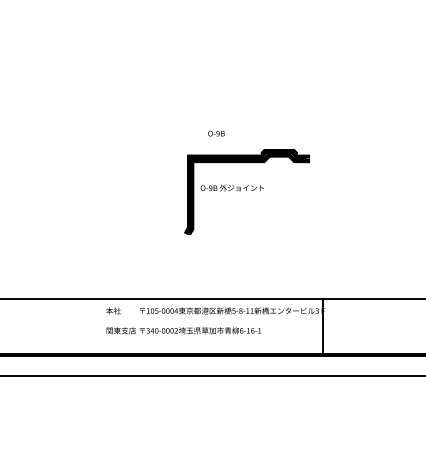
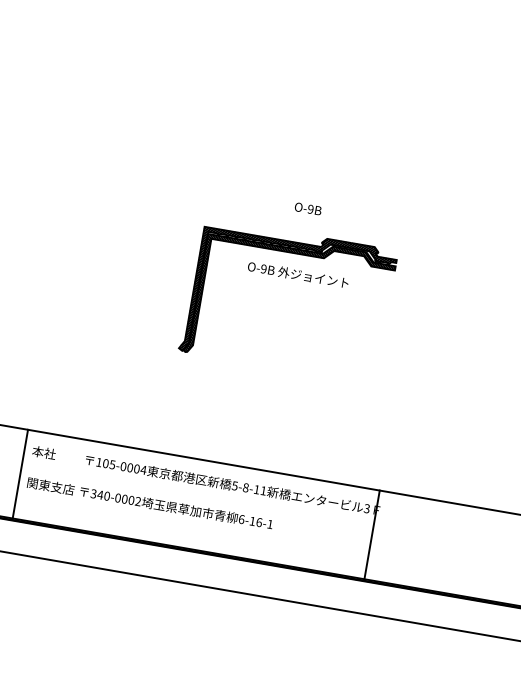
text: (216, 133) -> (308, 208), moved
text: (231, 187) -> (297, 273), moved
line: (101, 326) -> (20, 474), added

